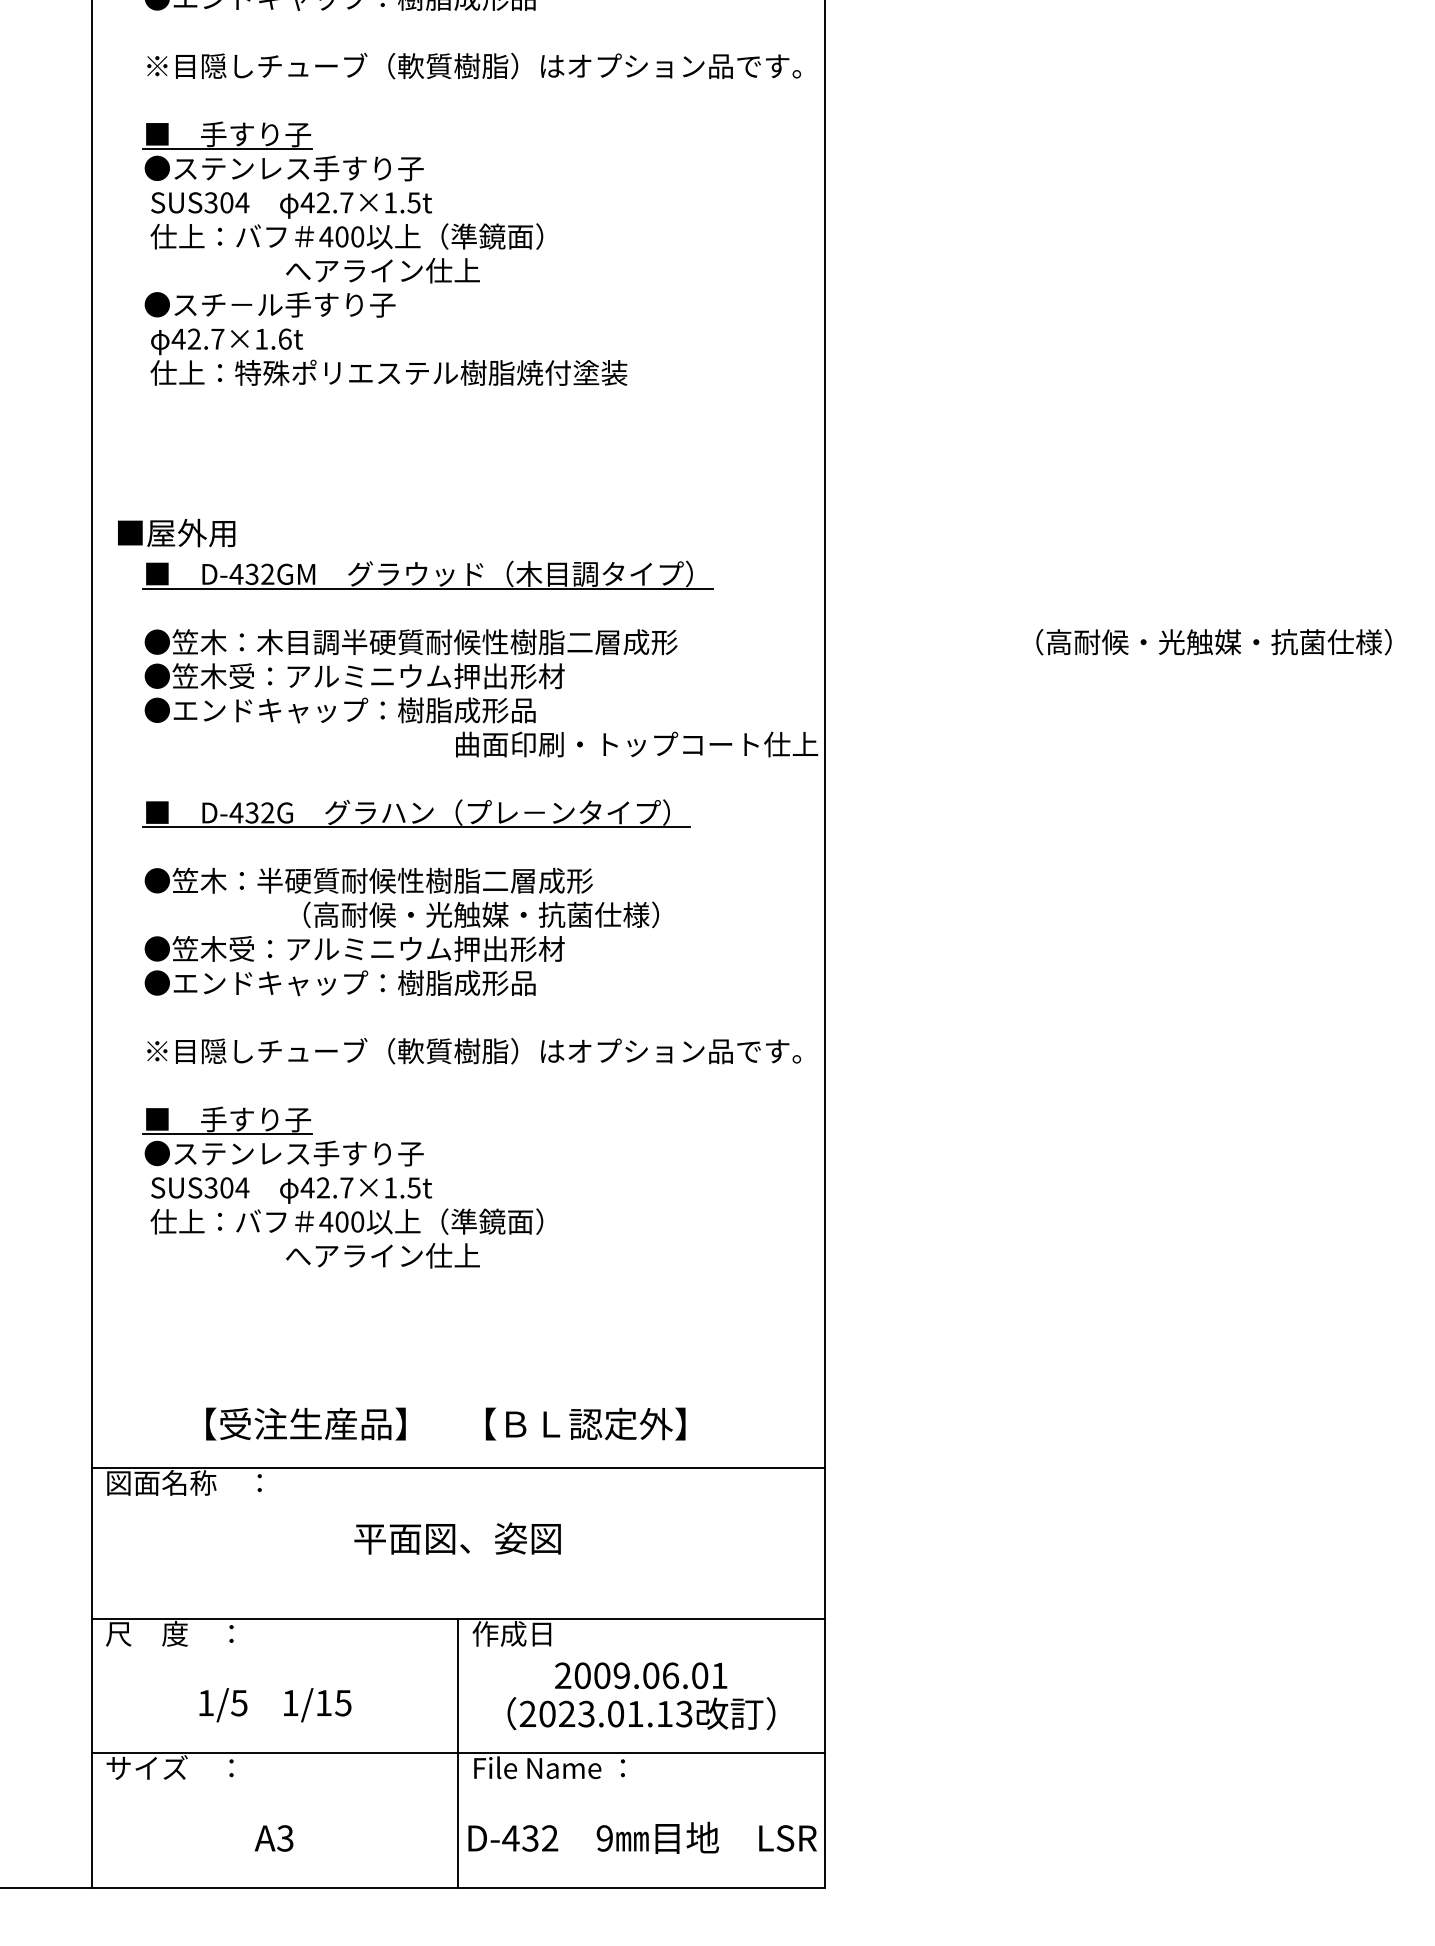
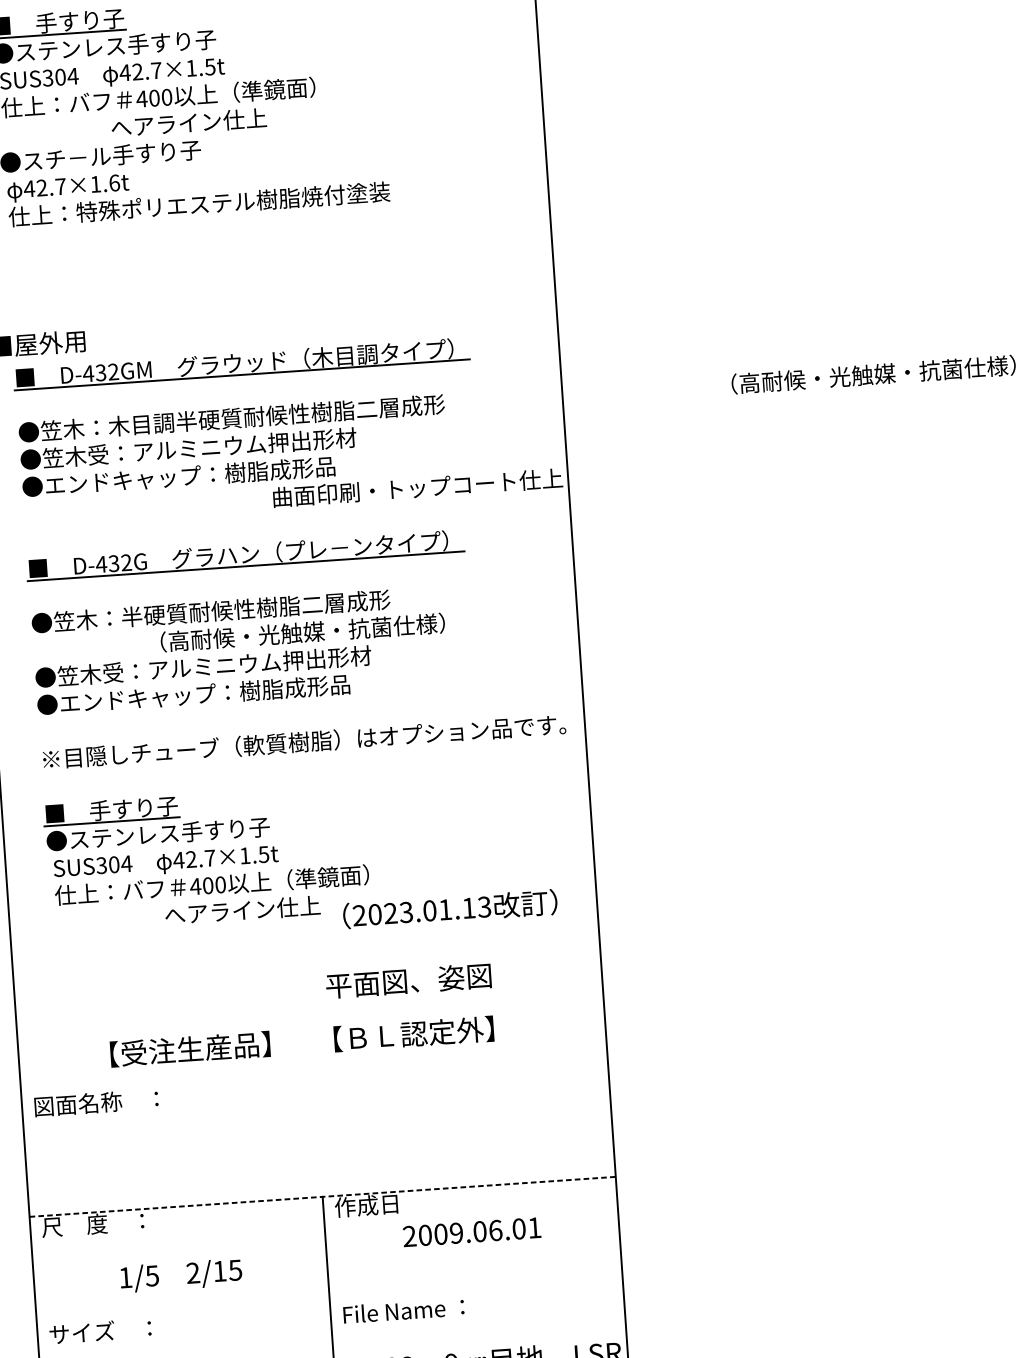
line: (457, 1468) -> (313, 1076), removed
text: (457, 1538) -> (408, 980), moved
line: (458, 1619) -> (322, 1197), solid -> dashed
text: (290, 1702) -> (193, 1272), 1/15 -> 2/15
text: (641, 1713) -> (450, 908), moved
line: (457, 1753) -> (329, 1304), removed

